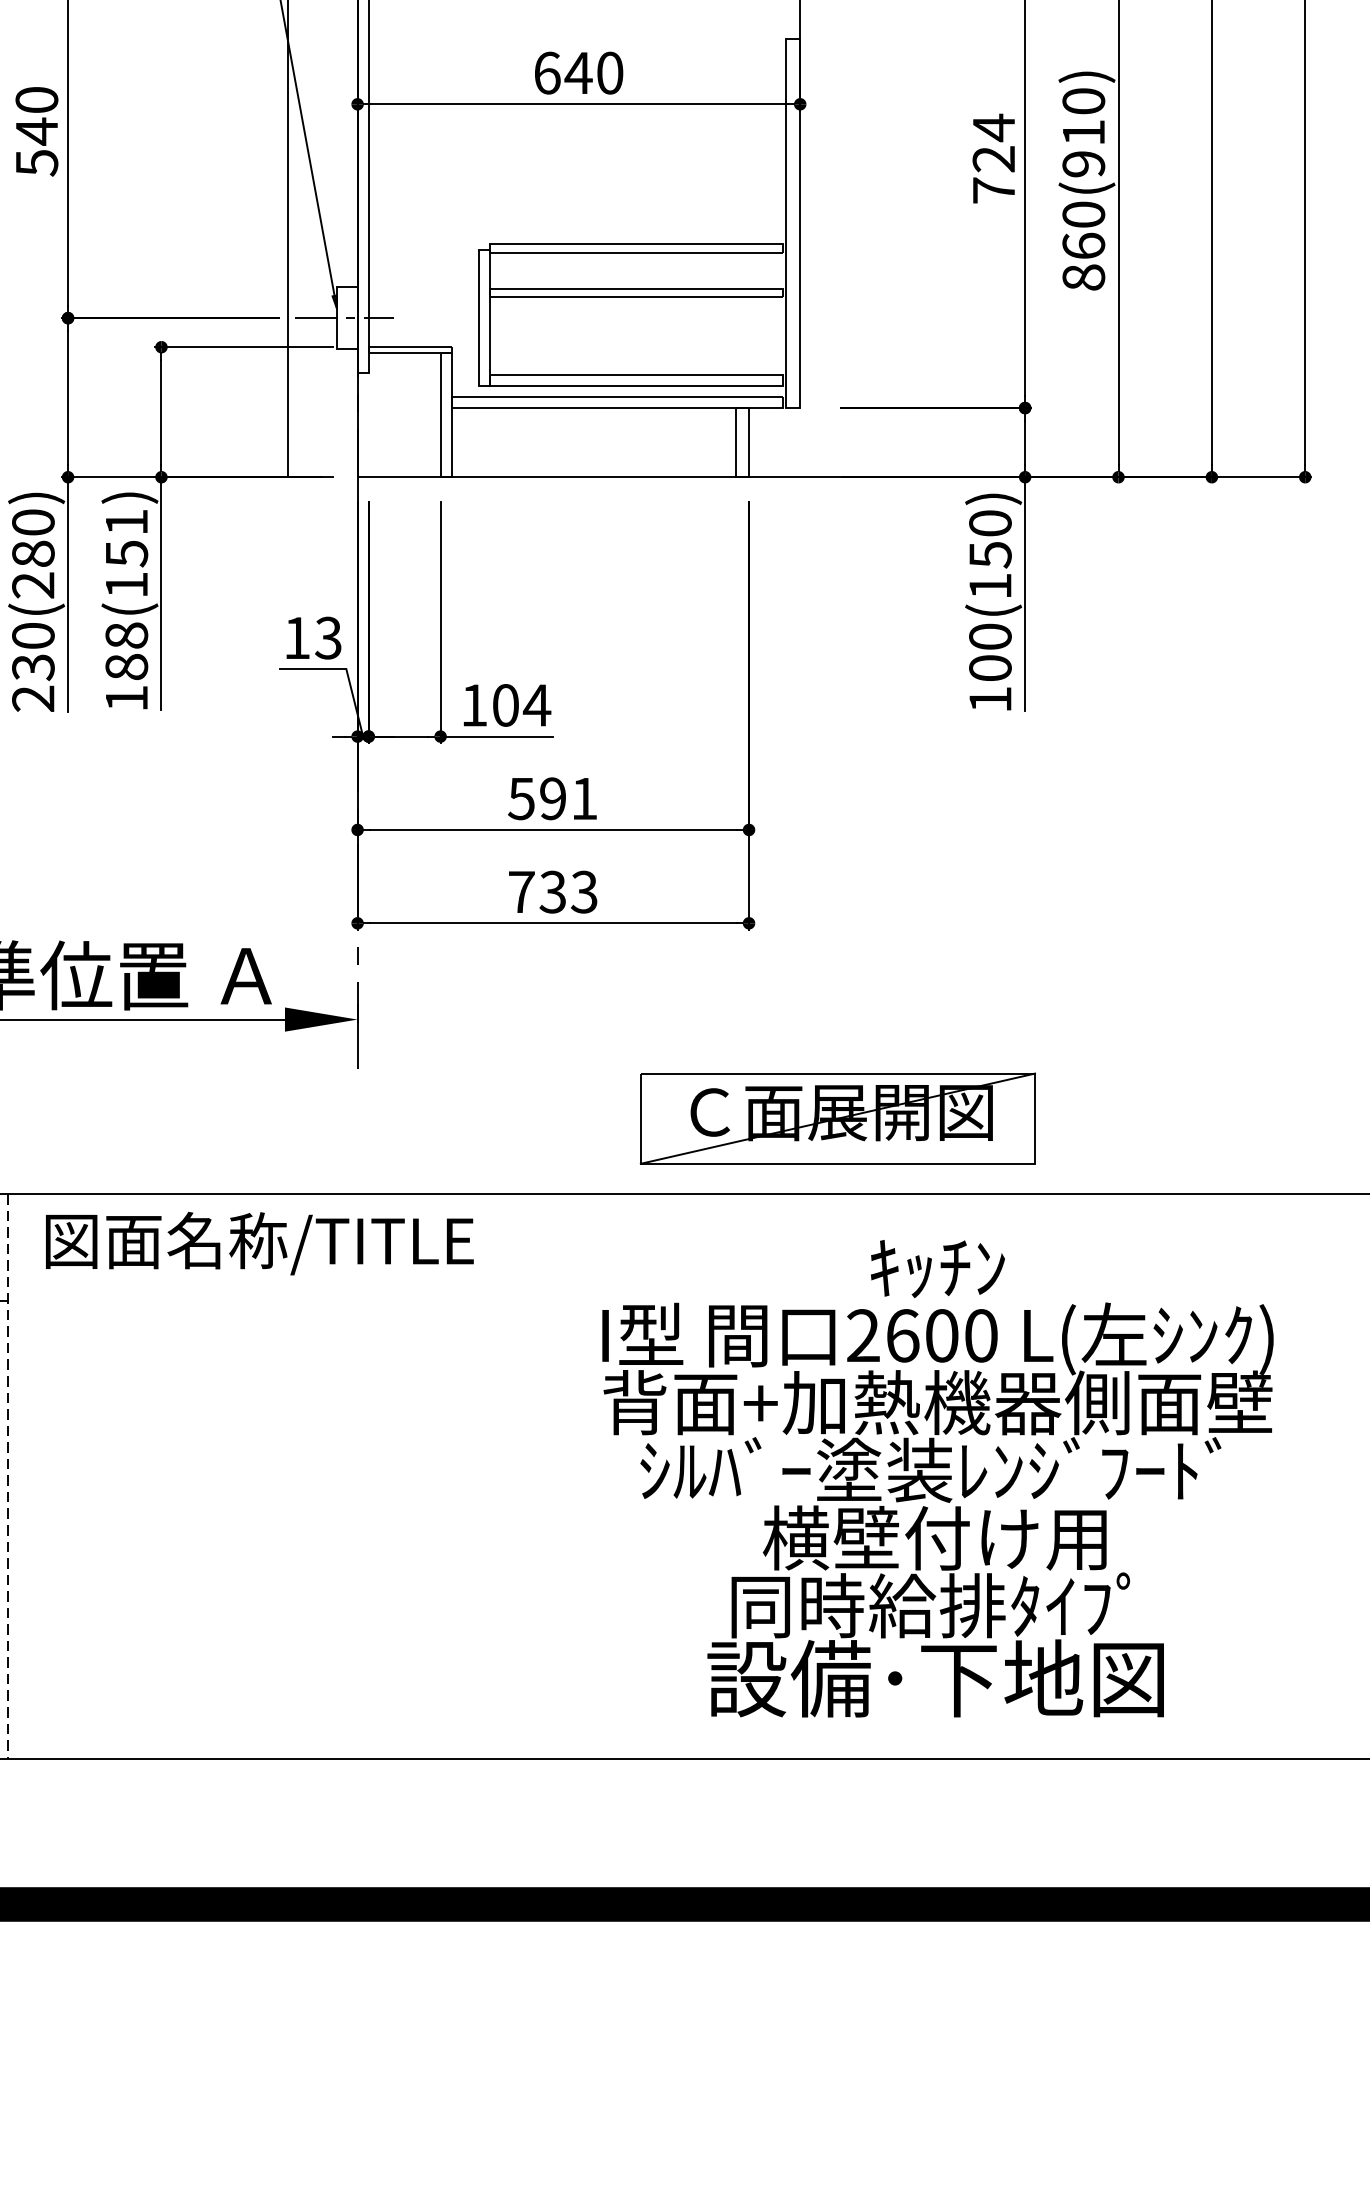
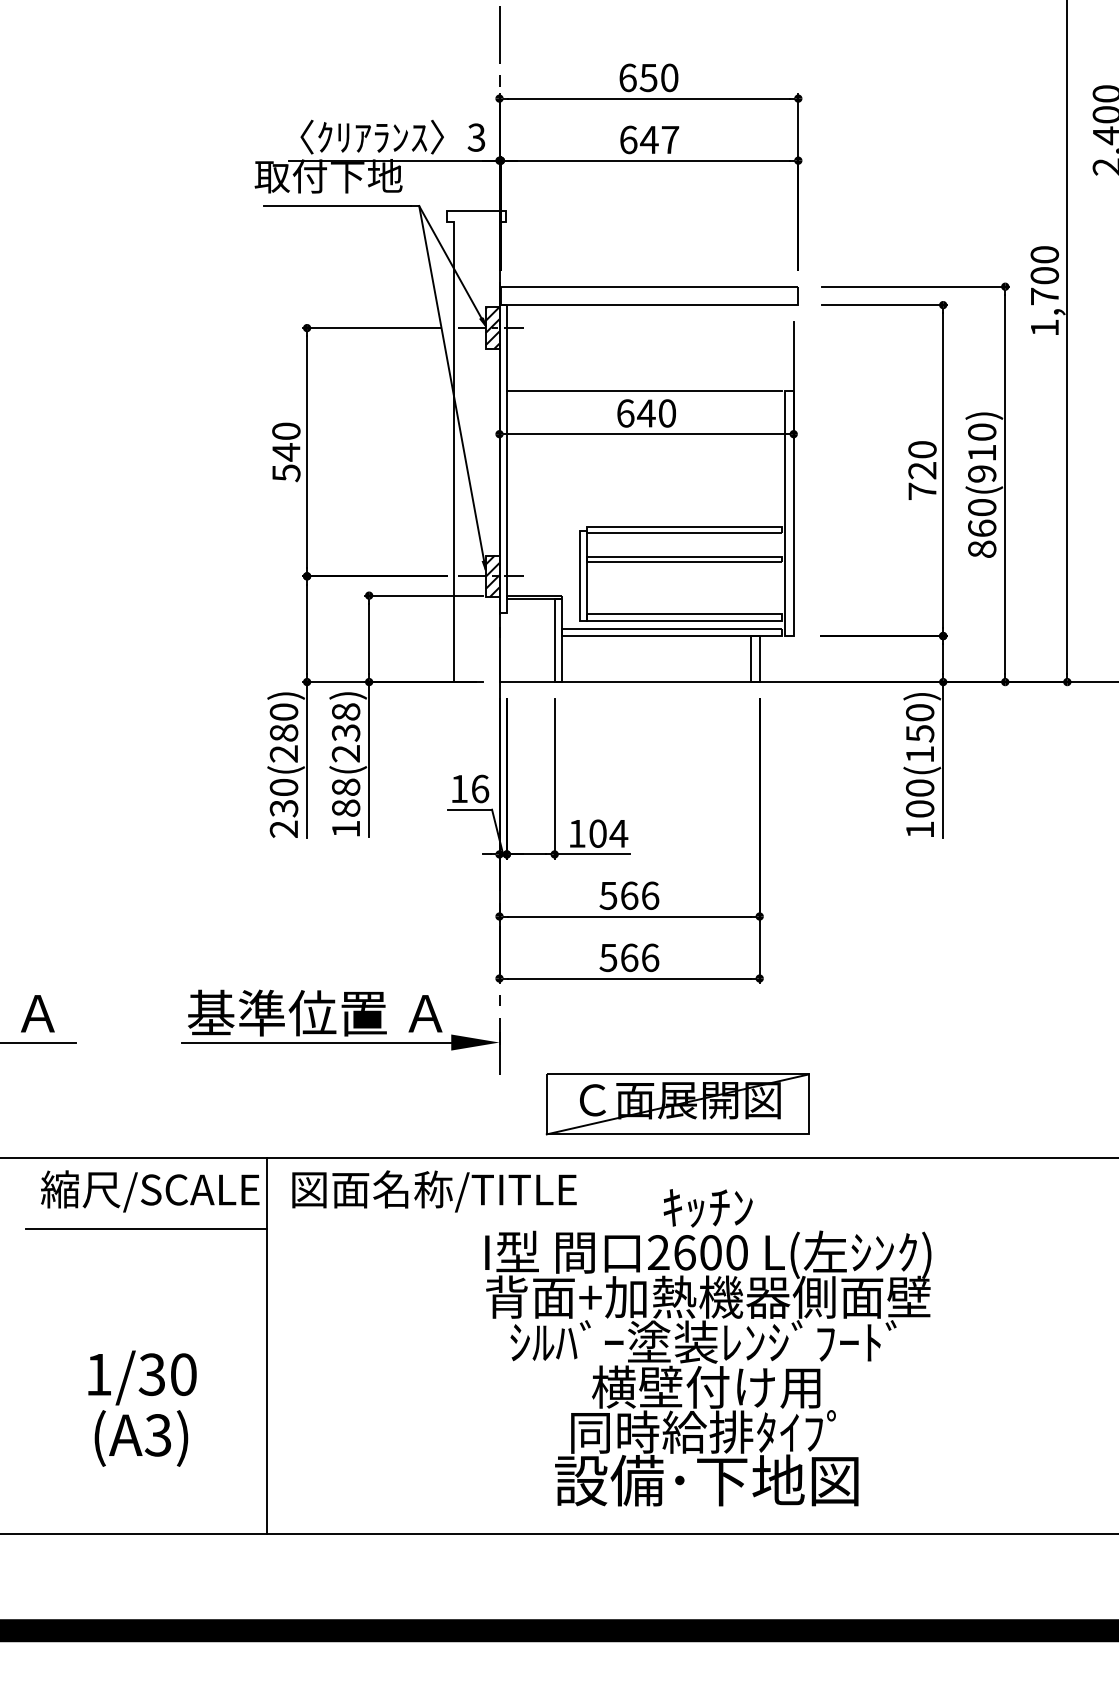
line: (575, 38) -> (644, 390), added
text: (993, 127) -> (922, 449), 724 -> 720
hatch: (347, 318) -> (492, 576), added
text: (125, 553) -> (345, 732), 188(151) -> 188(238)
text: (328, 637) -> (480, 788), 13 -> 16
text: (568, 798) -> (639, 895), 591 -> 566
text: (553, 891) -> (629, 957), 733 -> 566
part: (837, 1118) -> (677, 1104), moved
line: (8, 1476) -> (267, 1346), dashed -> solid
text: (938, 1478) -> (708, 1347), moved

